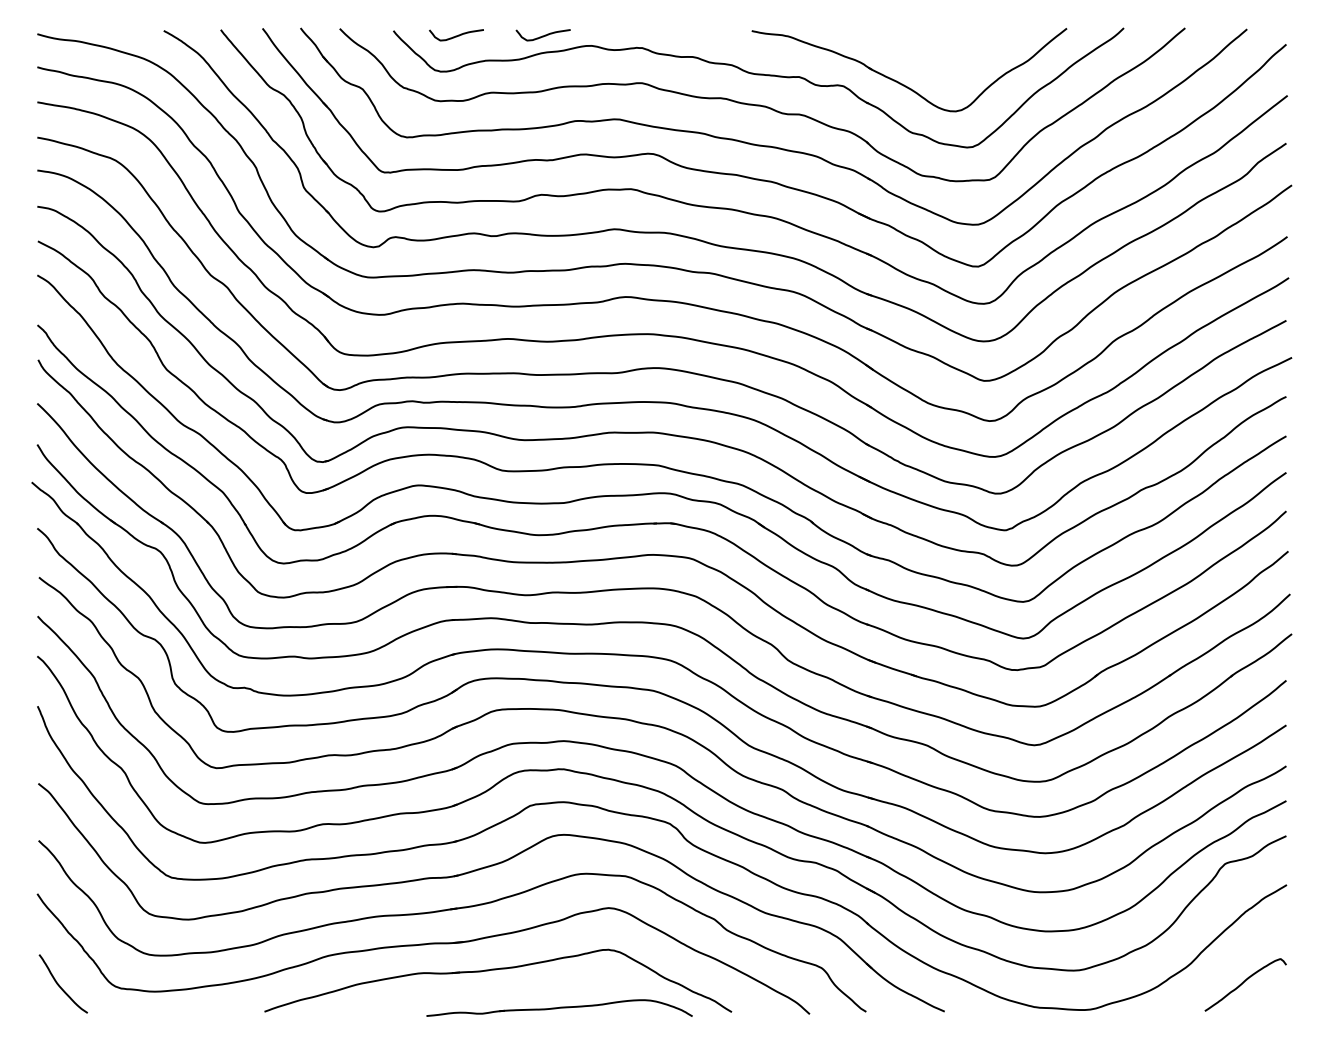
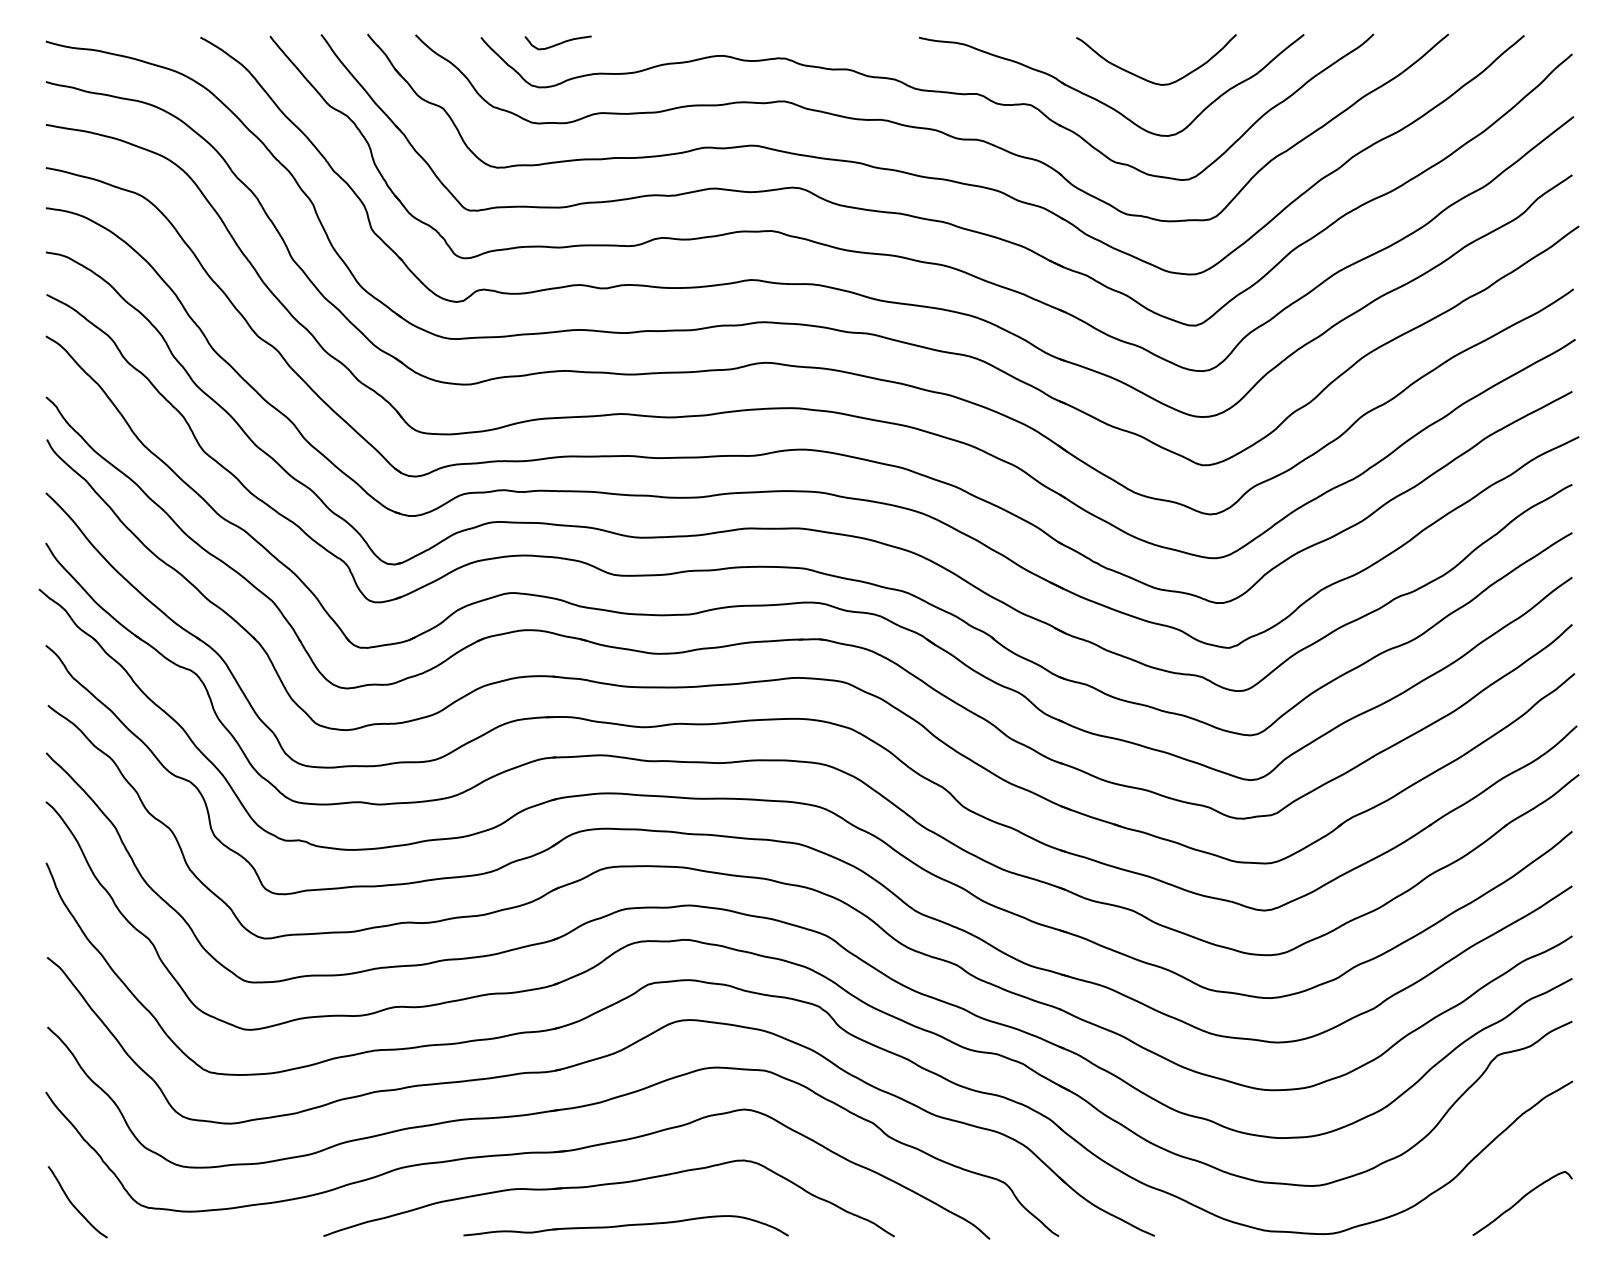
curve: (542, 35) -> (663, 43), removed
curve: (938, 65) -> (1147, 79), added
part: (559, 1007) -> (625, 1225), moved

